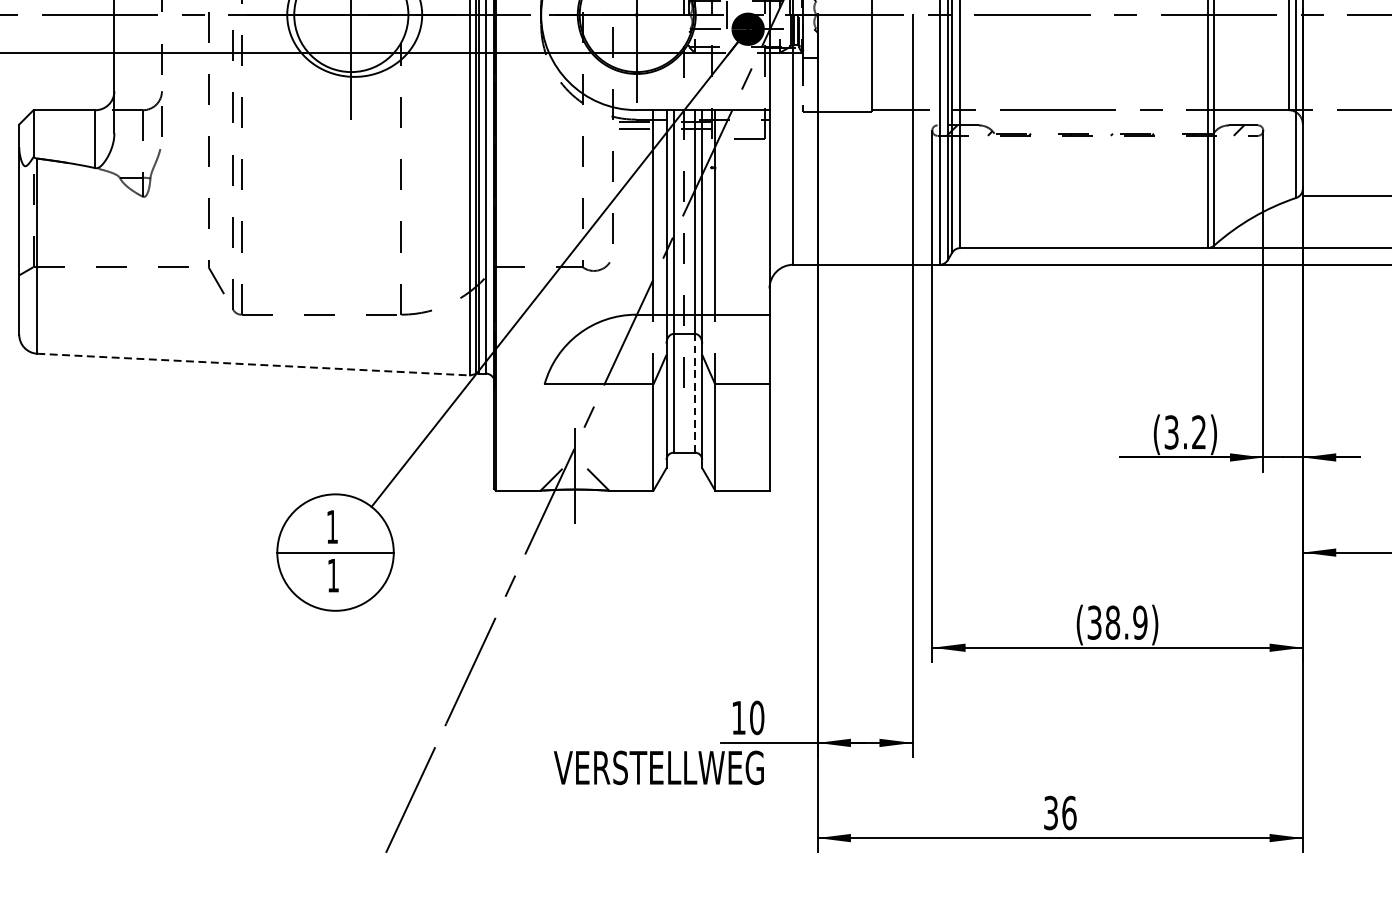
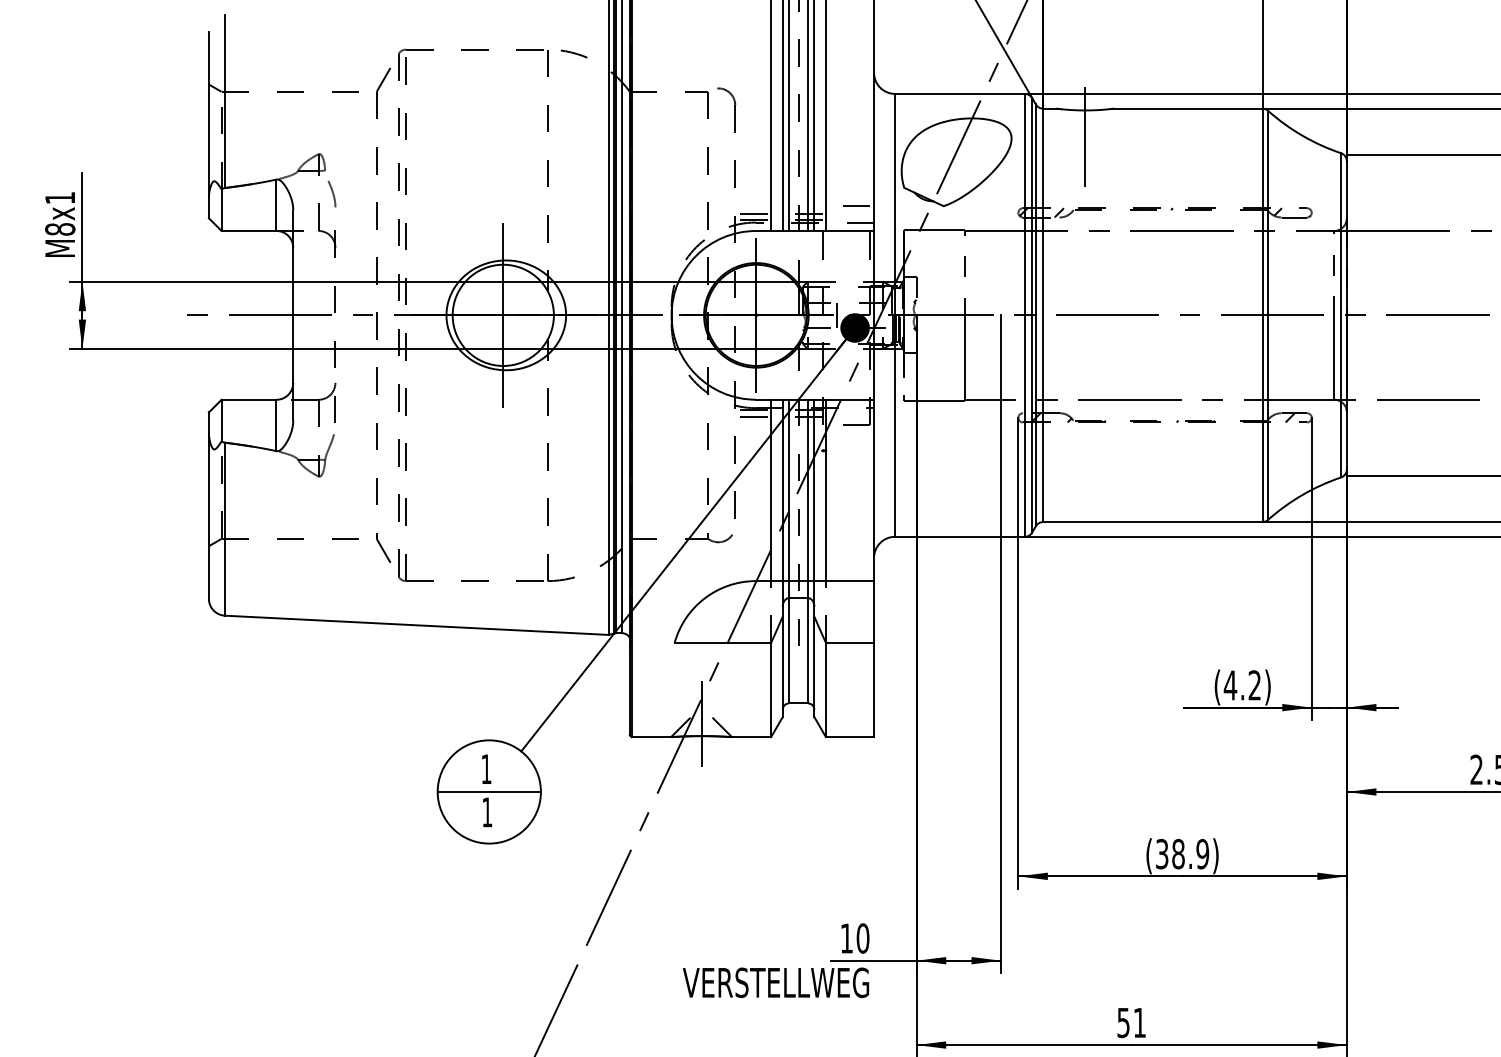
line: (254, 364) -> (417, 625), dashed -> solid
line: (695, 393) -> (808, 650), dashed -> solid
text: (1171, 432) -> (1230, 685), (3.2) -> (4.2)
text: (1061, 812) -> (1132, 1022), 36 -> 51

